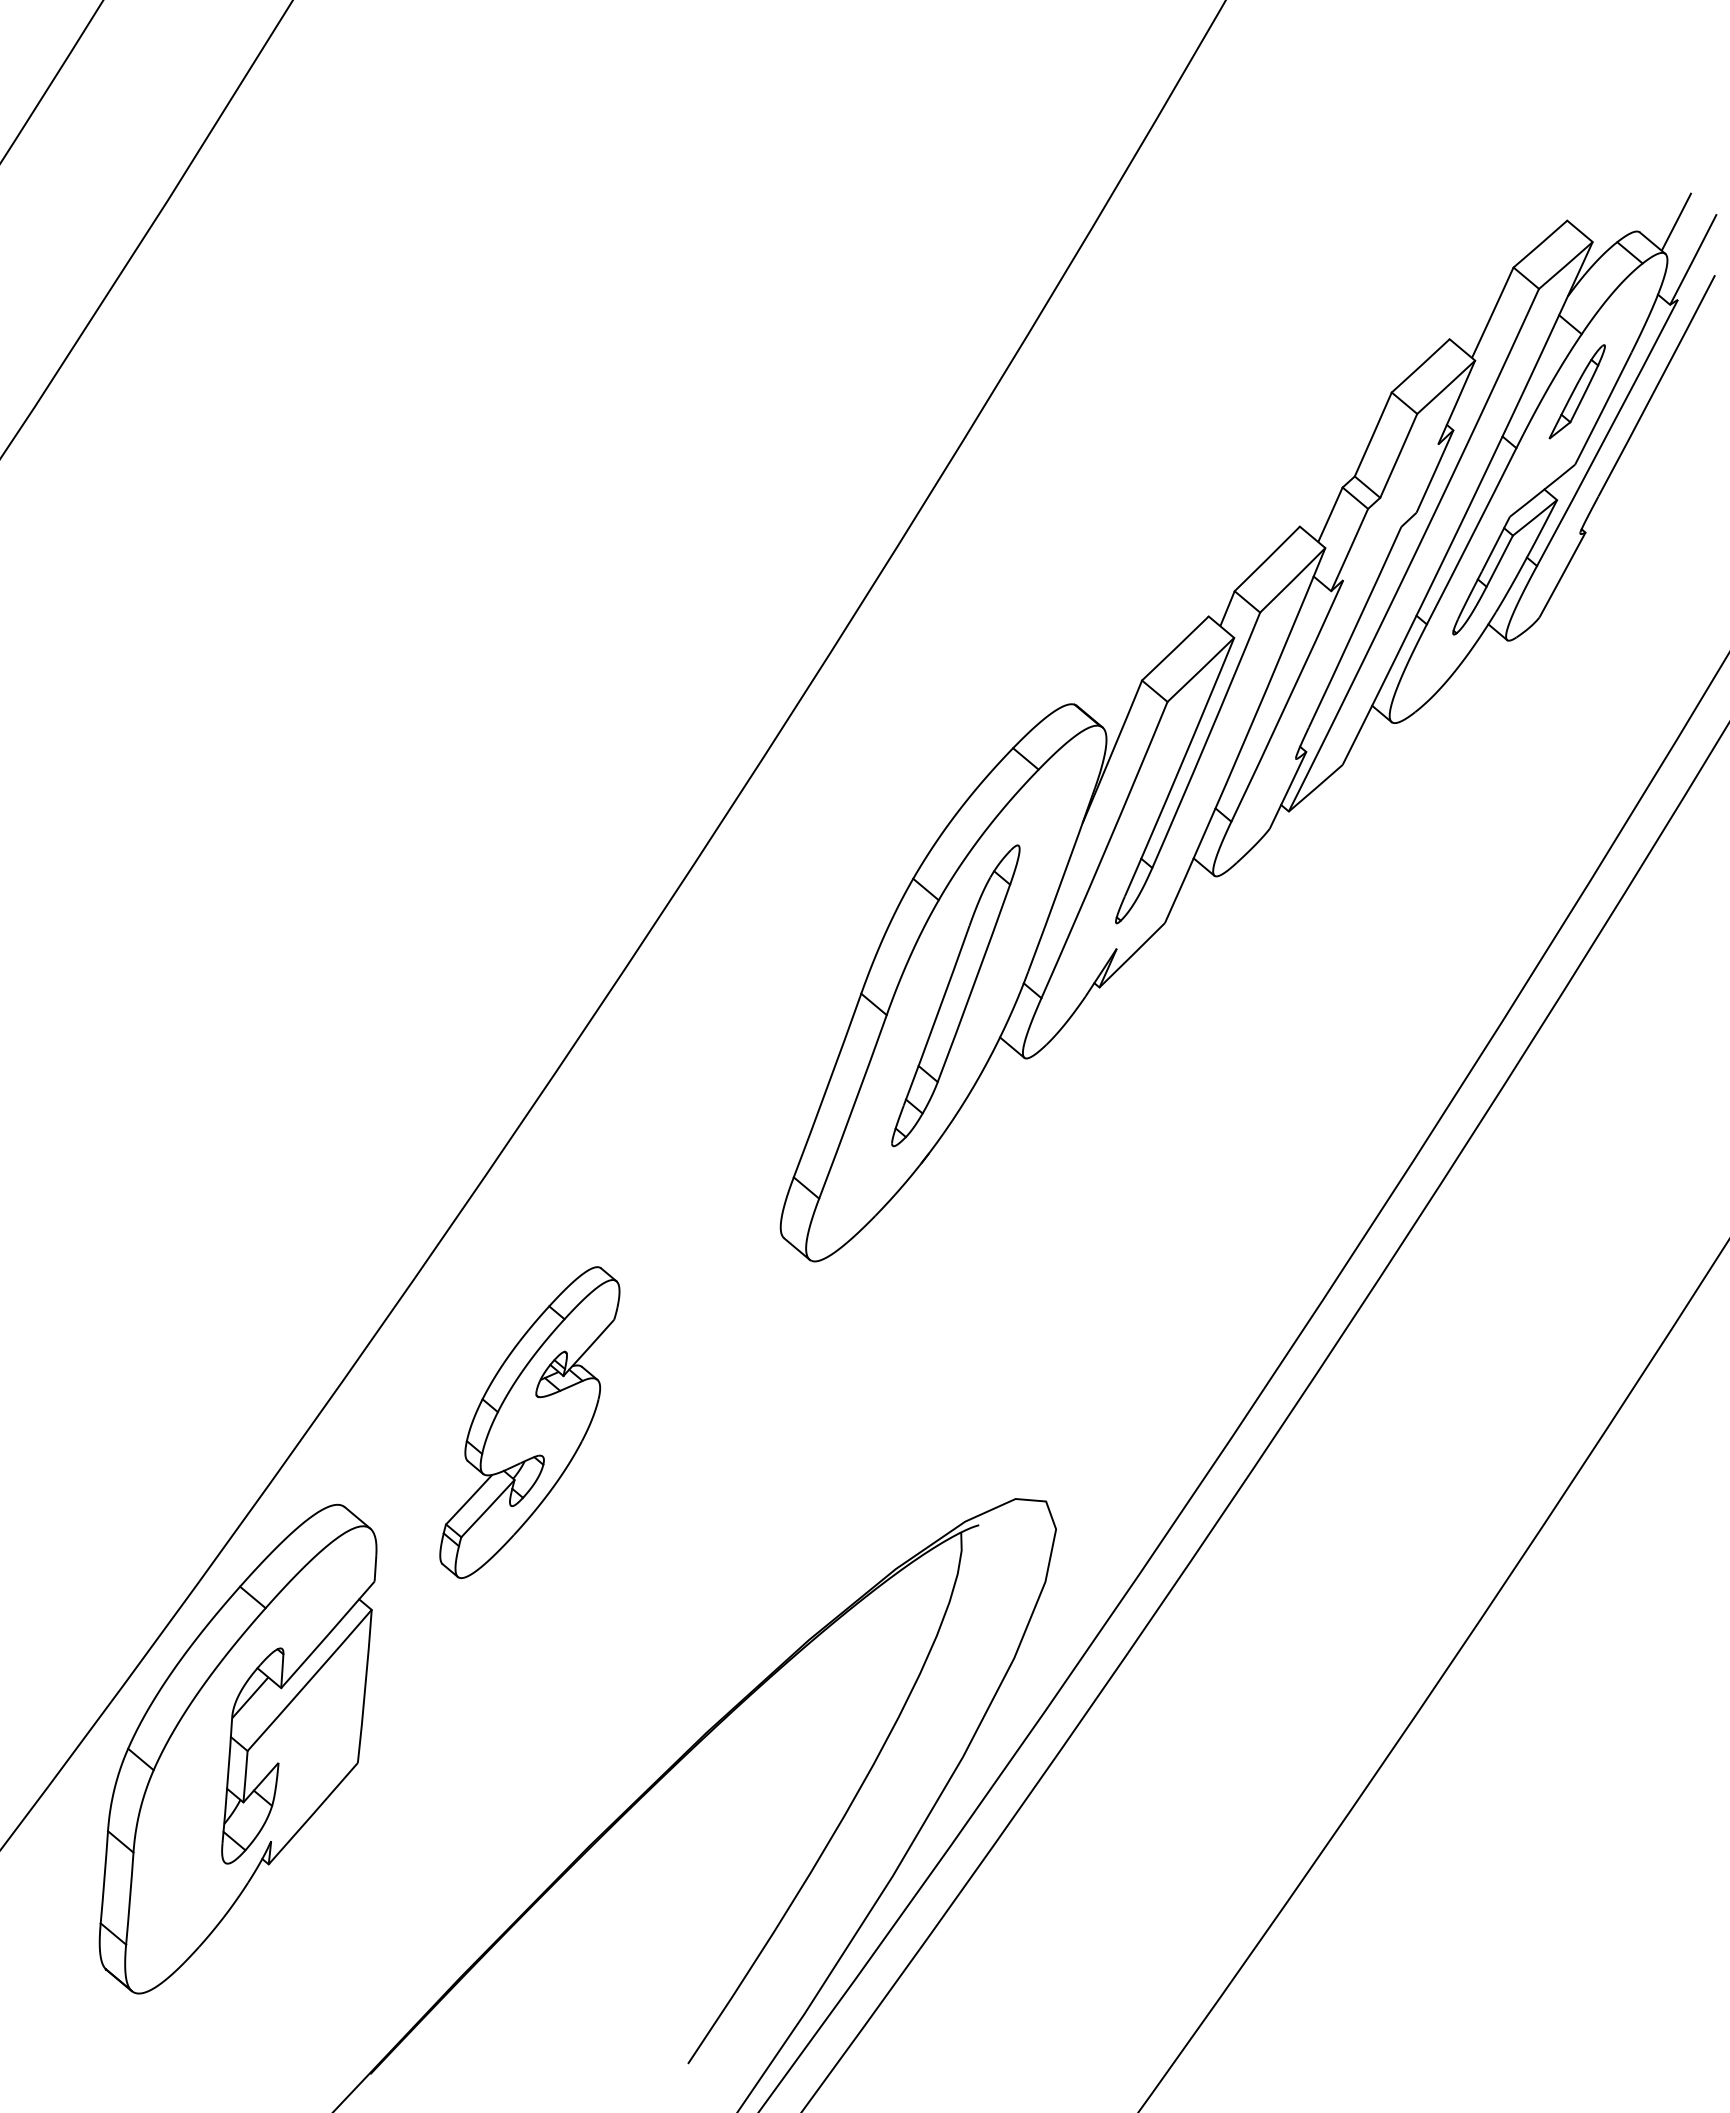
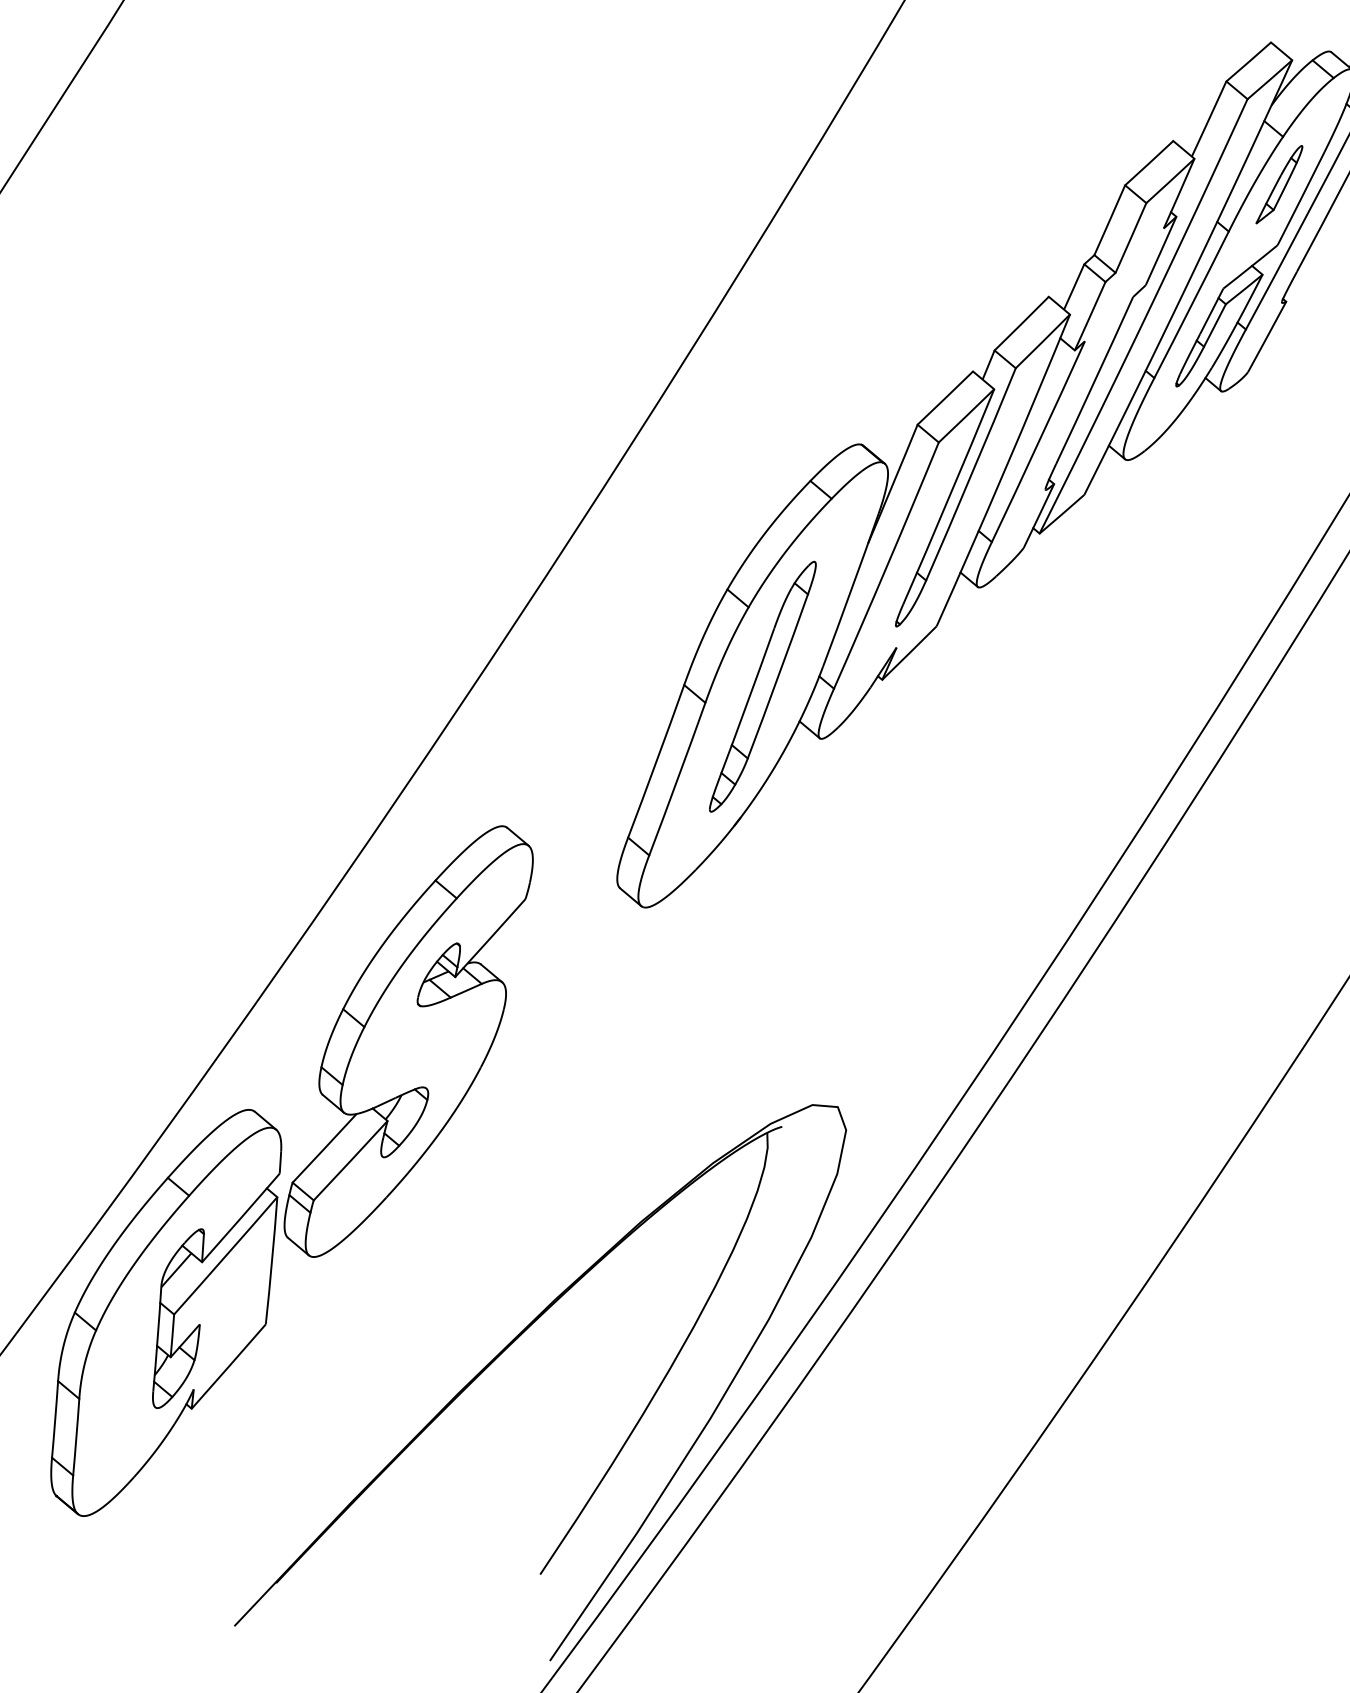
part: (529, 1422) -> (408, 1041), size x1.67

